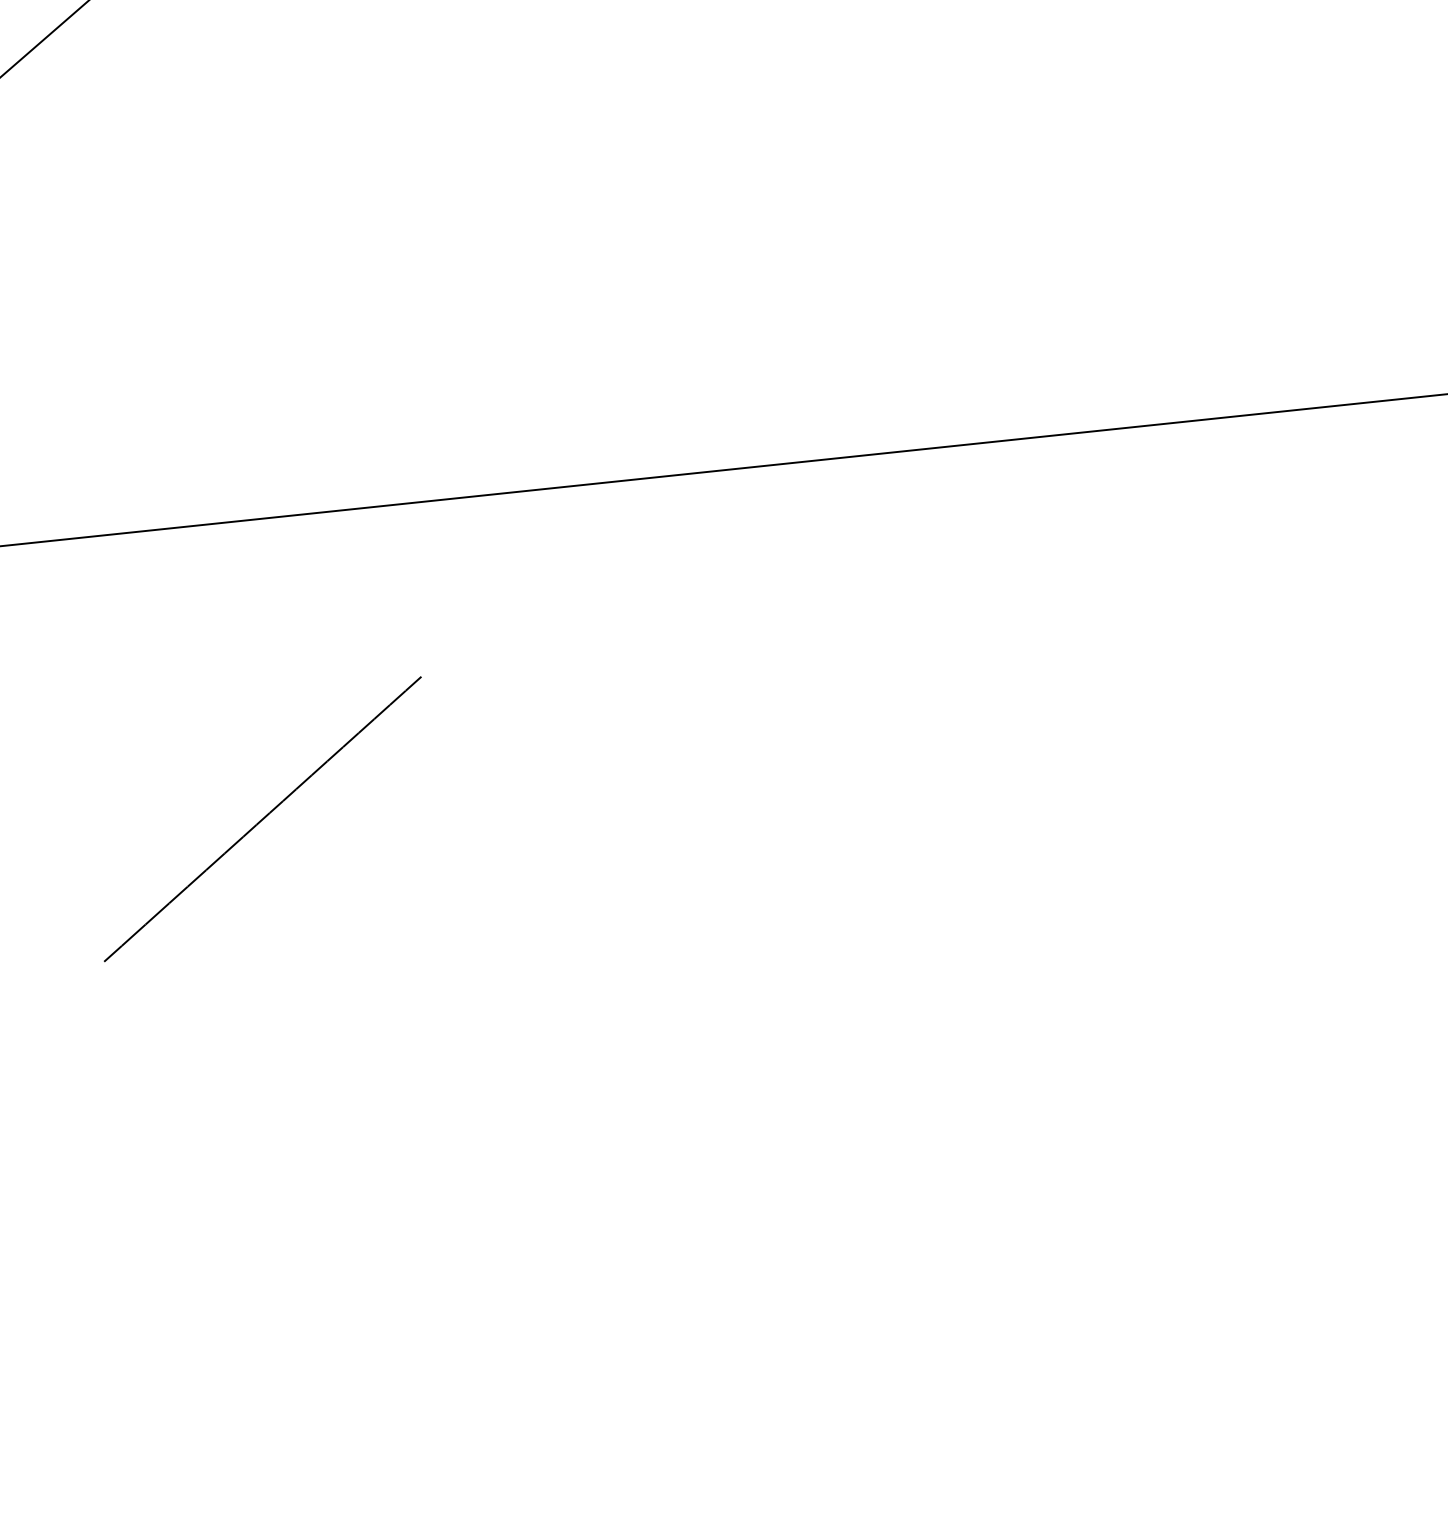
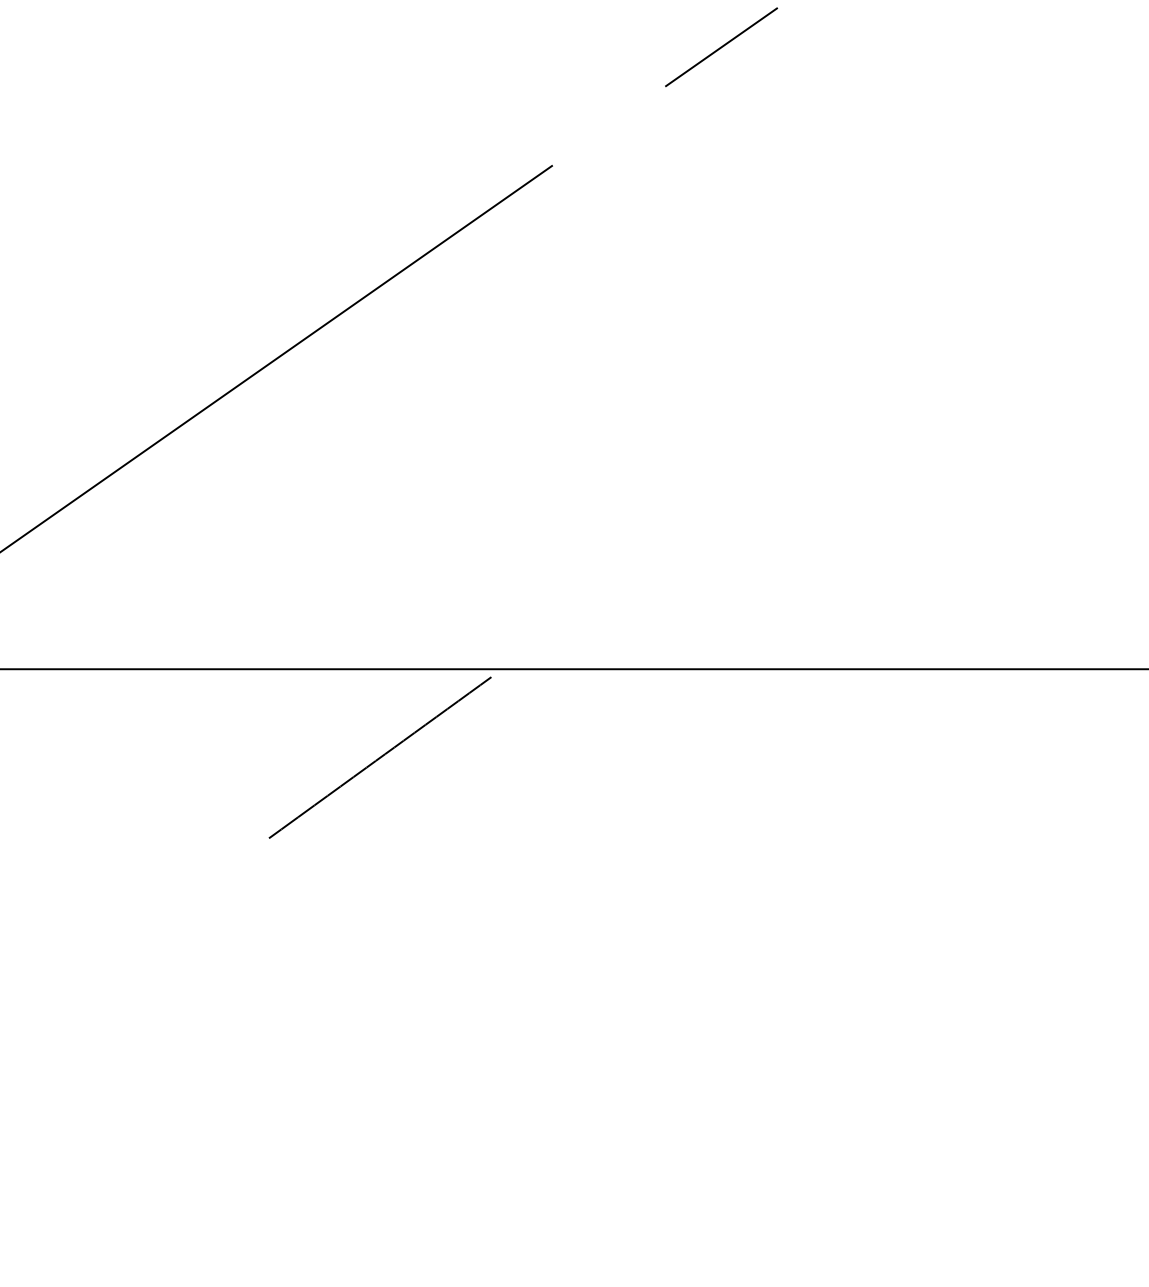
line: (261, 818) -> (379, 757), moved

